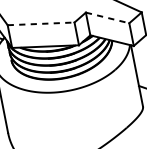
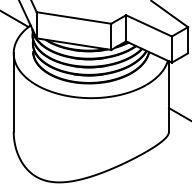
line: (108, 18) -> (149, 26), dashed -> solid
line: (41, 24) -> (74, 18), dashed -> solid

